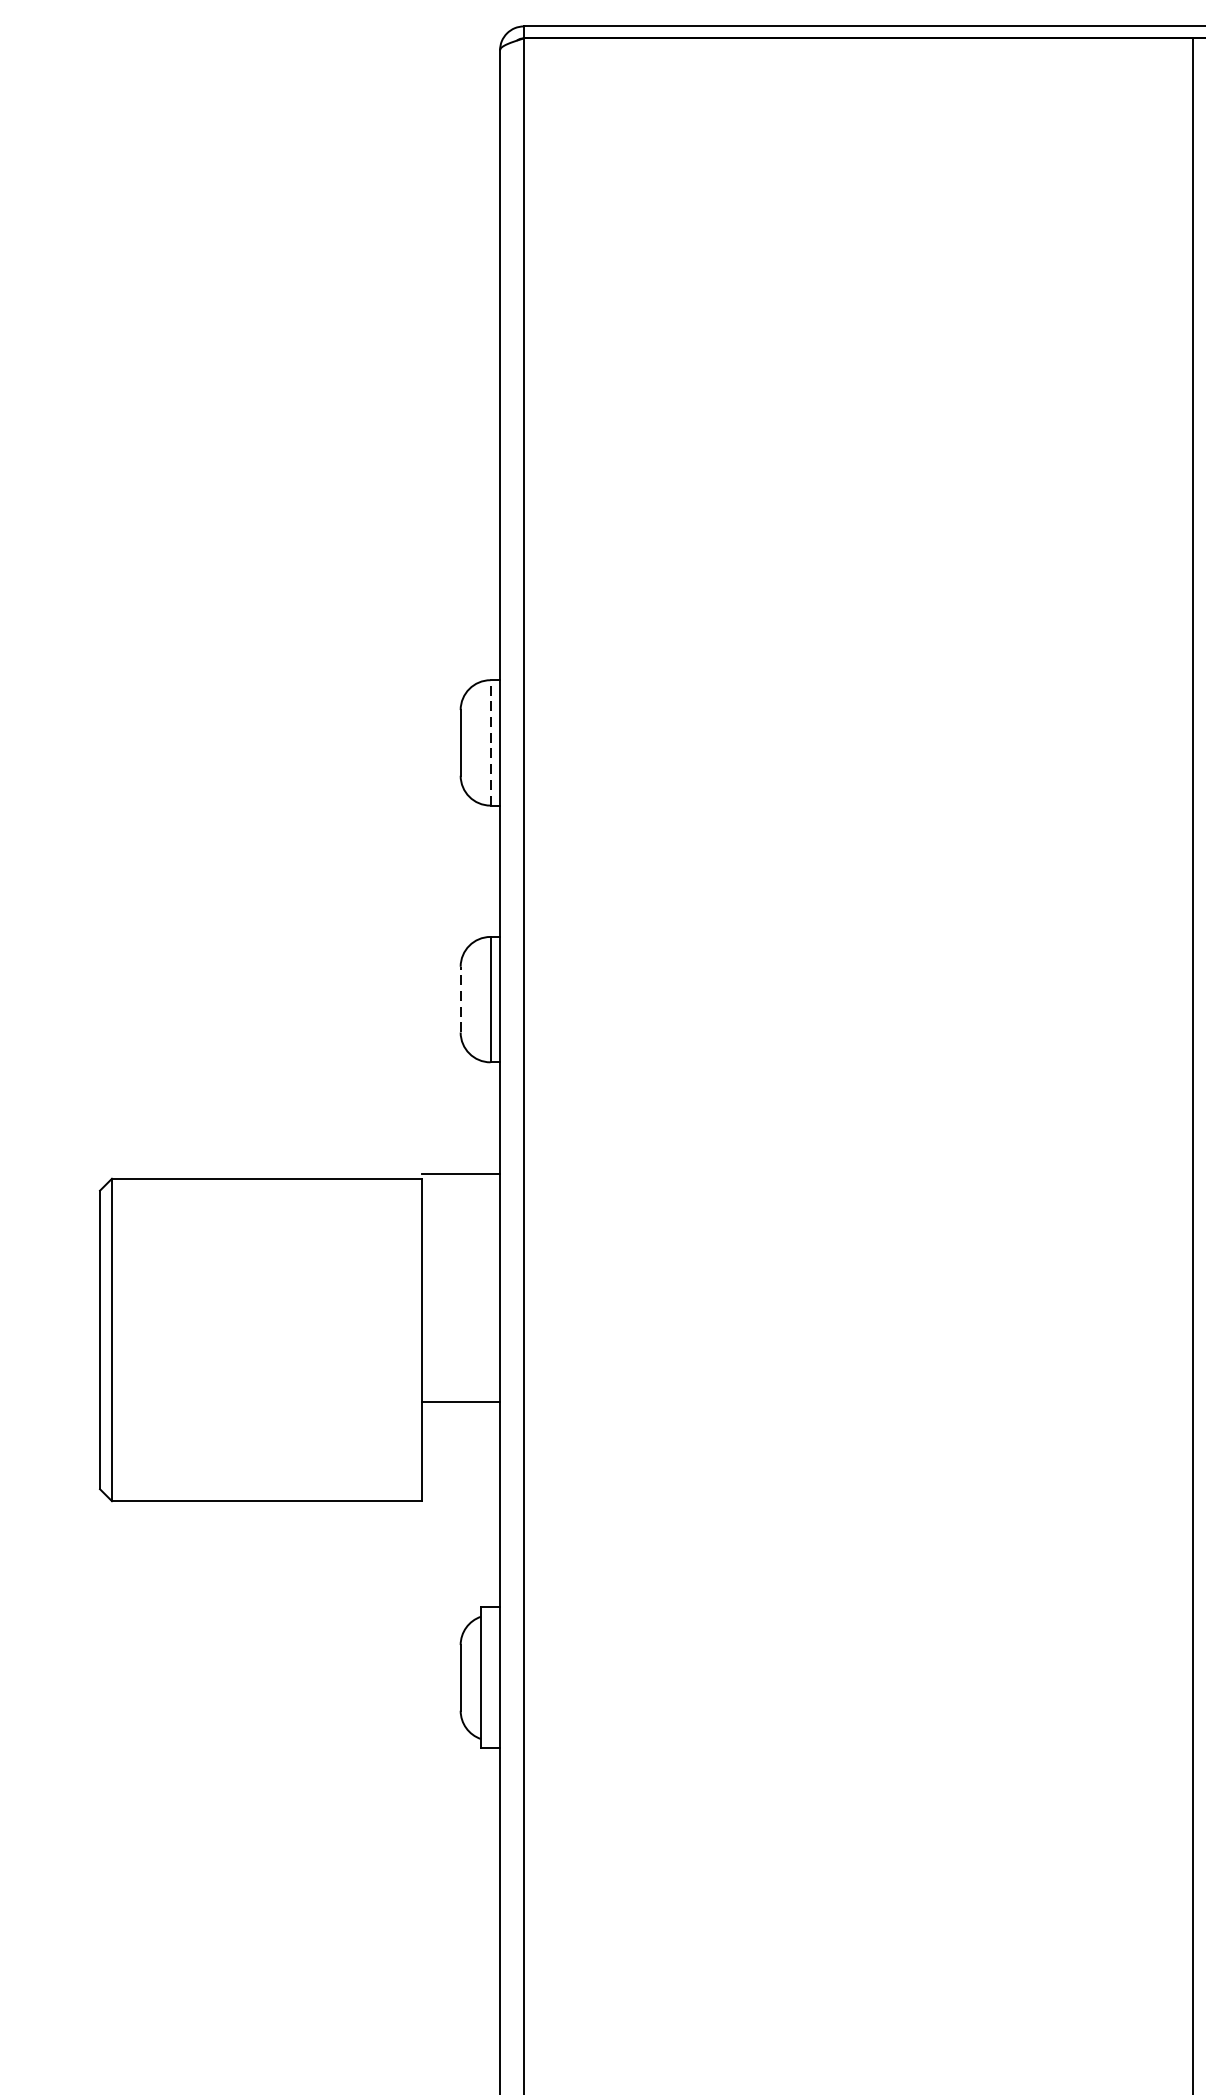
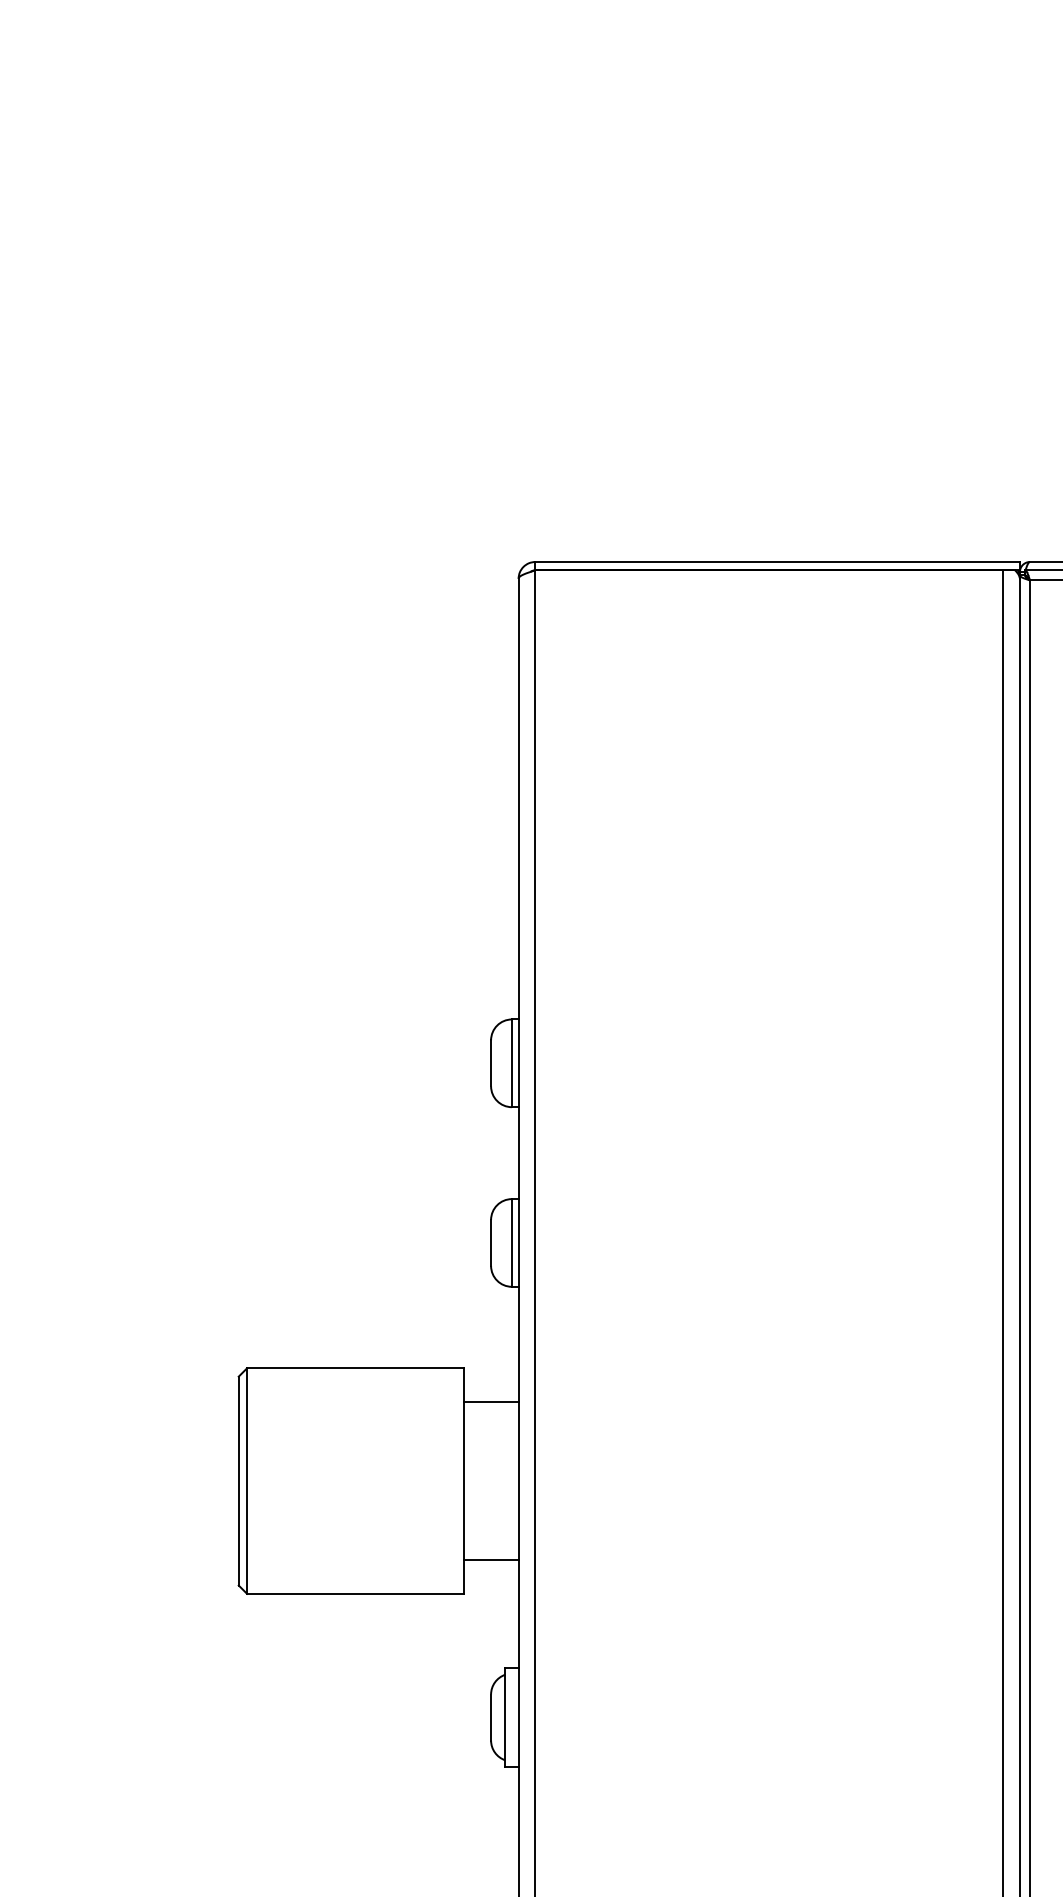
line: (489, 743) -> (511, 1063), dashed -> solid
line: (461, 998) -> (491, 1242), dashed -> solid
line: (461, 1173) -> (491, 1401), moved
line: (461, 1402) -> (491, 1560), moved

